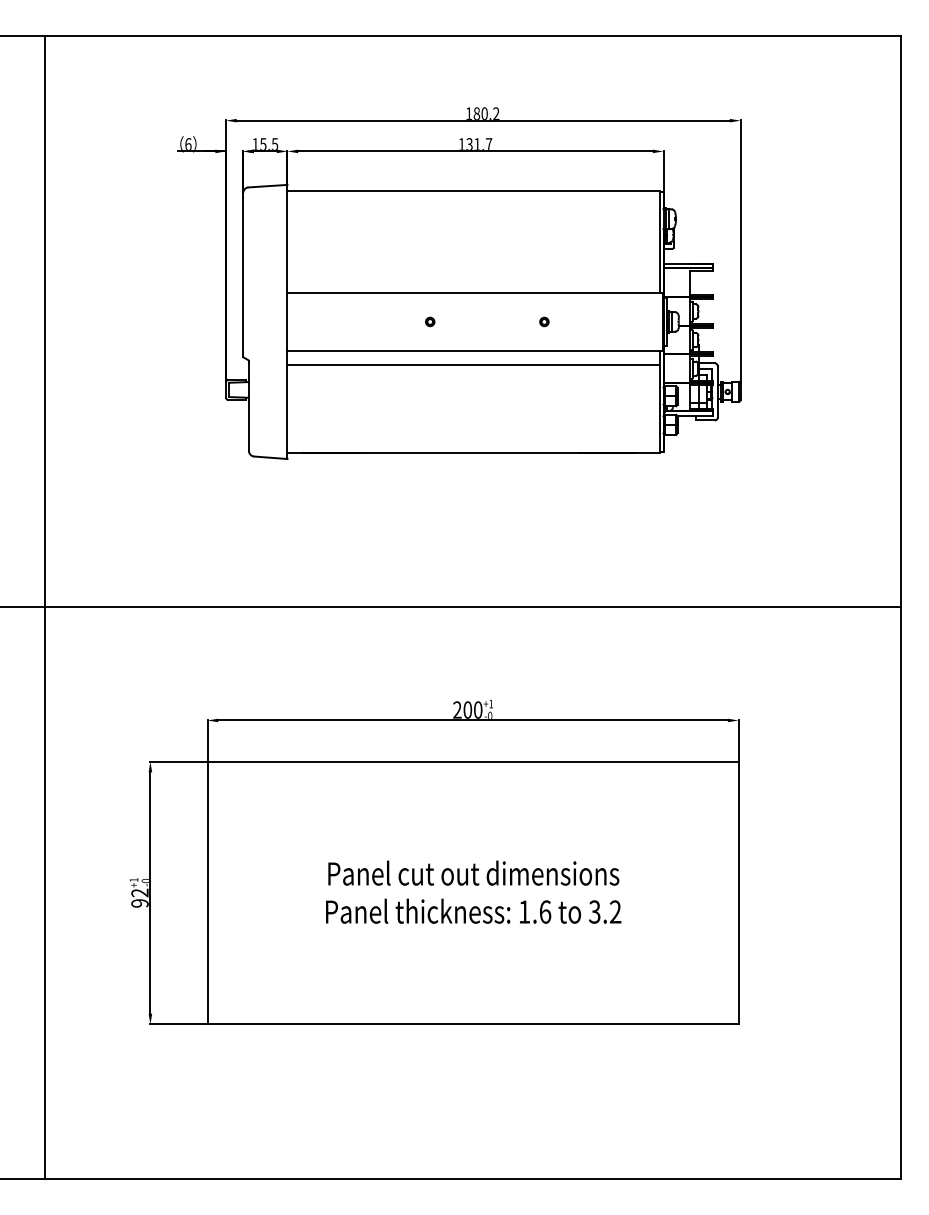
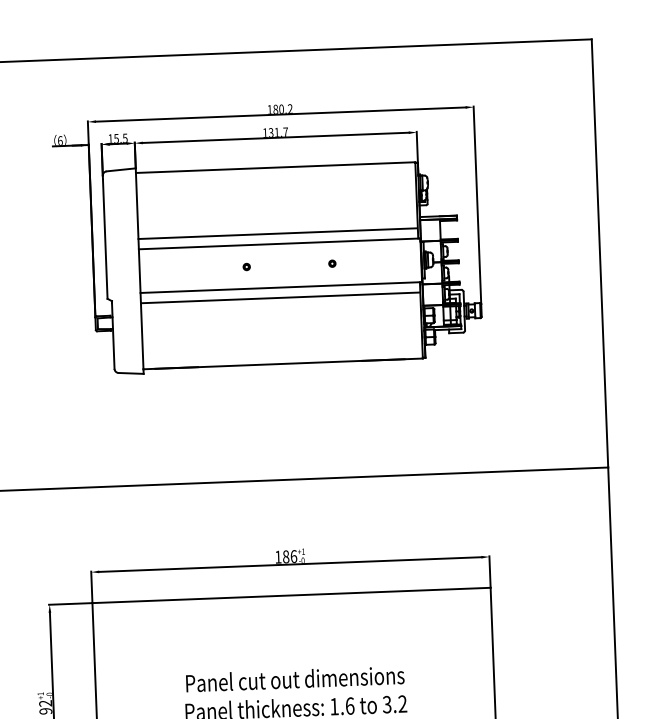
line: (472, 279) -> (277, 233), added
text: (467, 709) -> (285, 556), 200 -> 186

